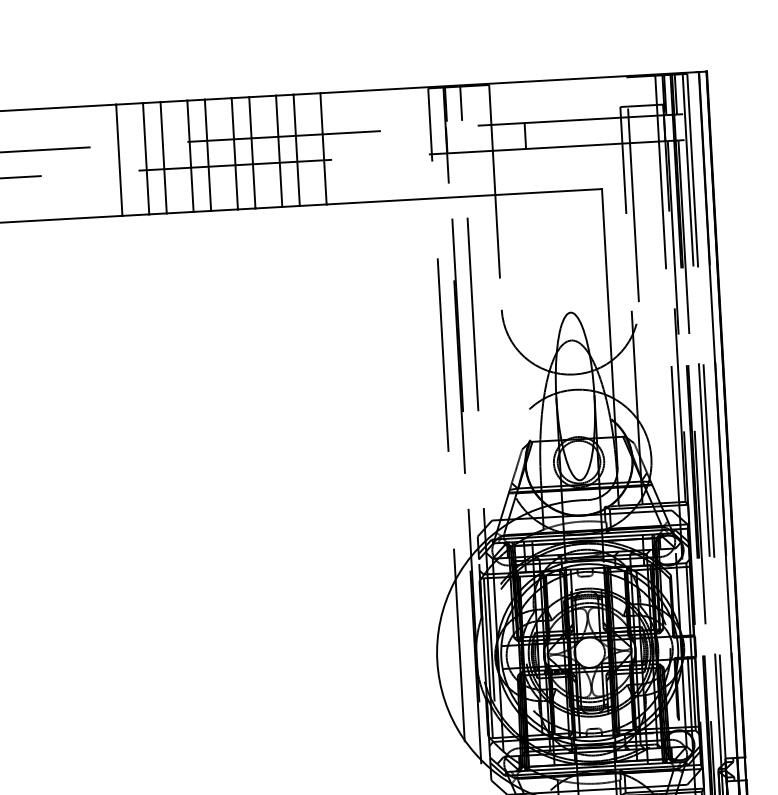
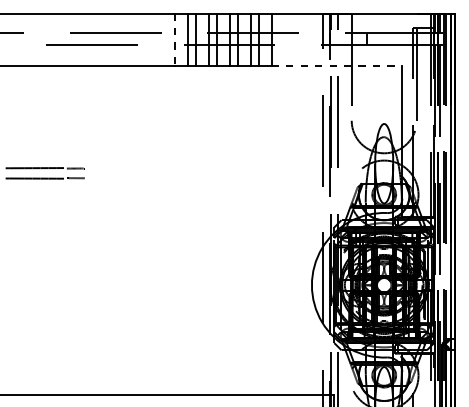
line: (118, 161) -> (174, 40), solid -> dashed
line: (465, 197) -> (337, 66), solid -> dashed

